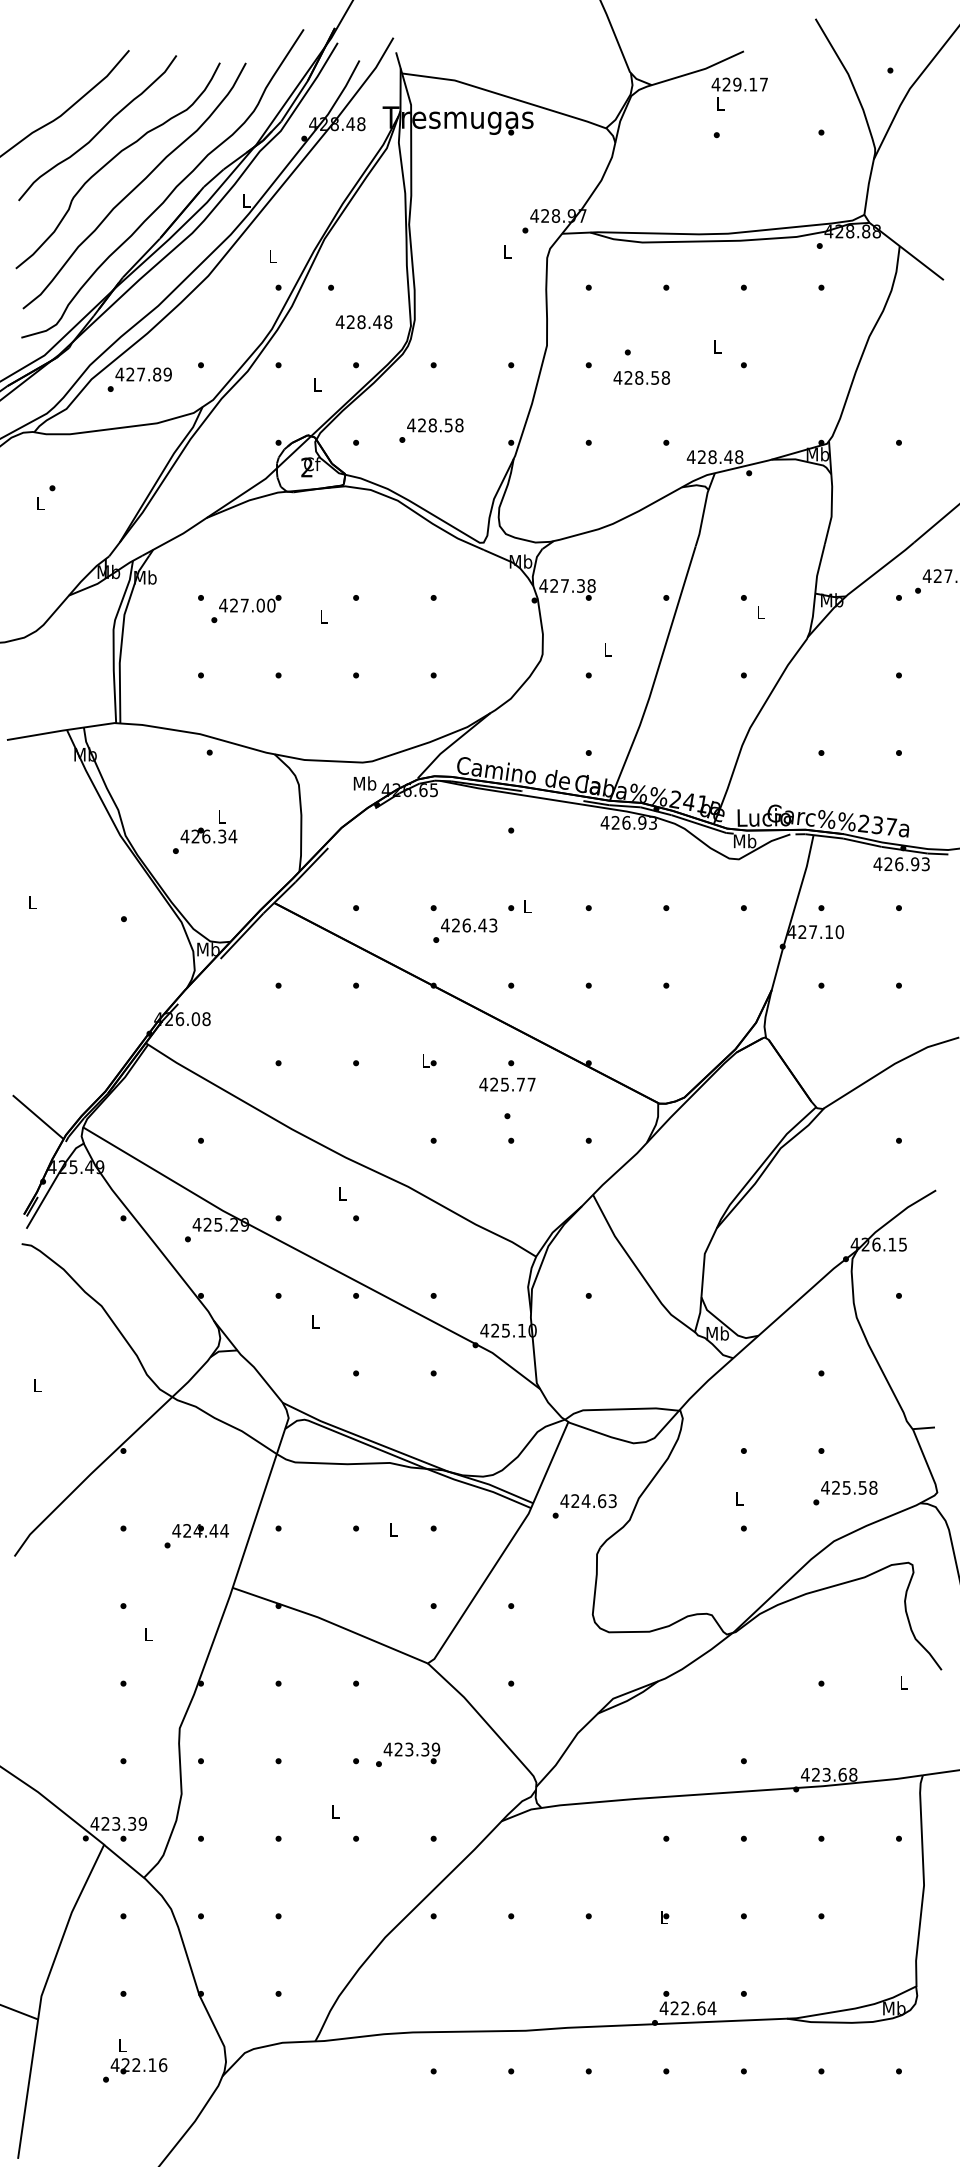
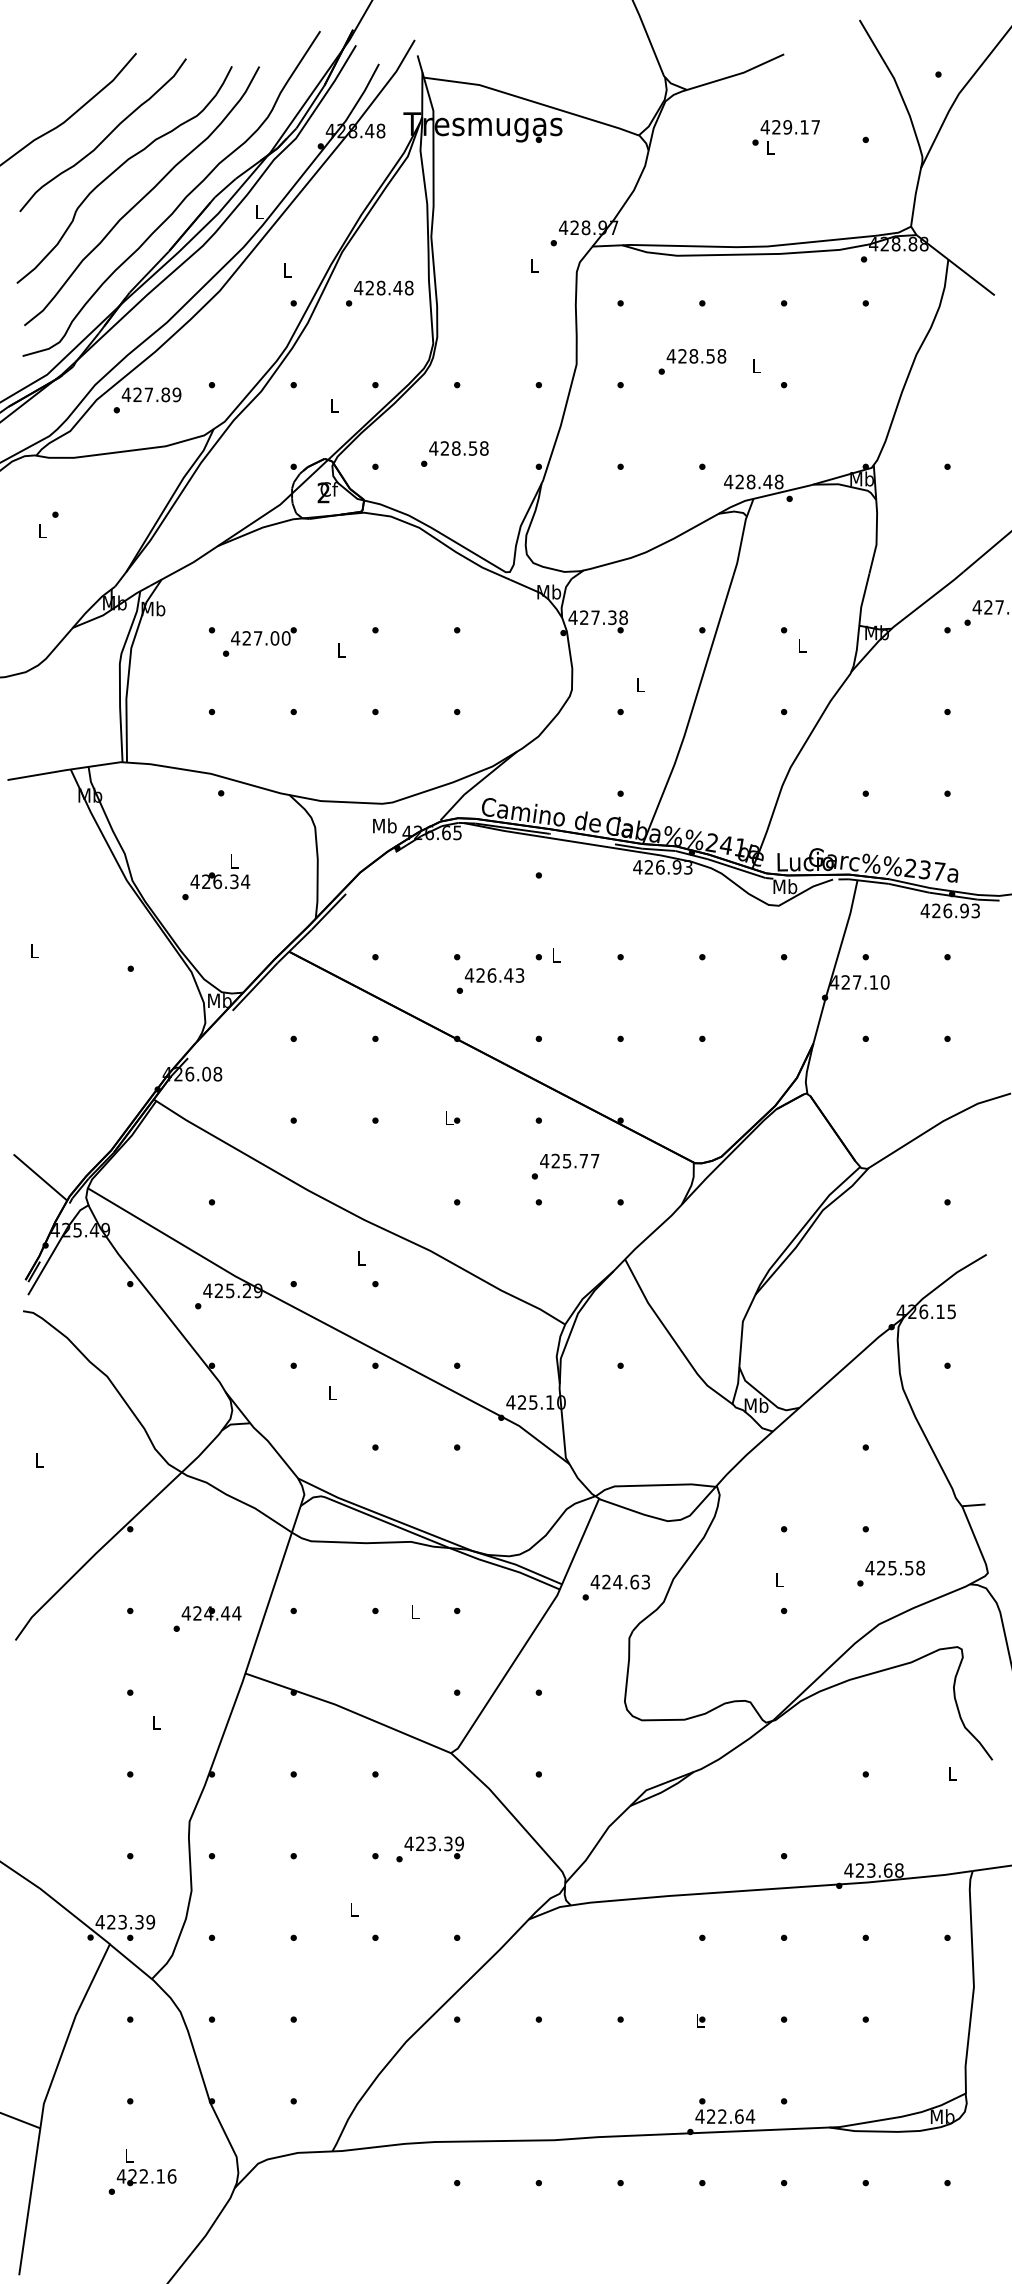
text: (739, 93) -> (789, 136), moved
text: (363, 322) -> (383, 288), moved
text: (641, 377) -> (696, 355), moved
text: (507, 1084) -> (569, 1160), moved

